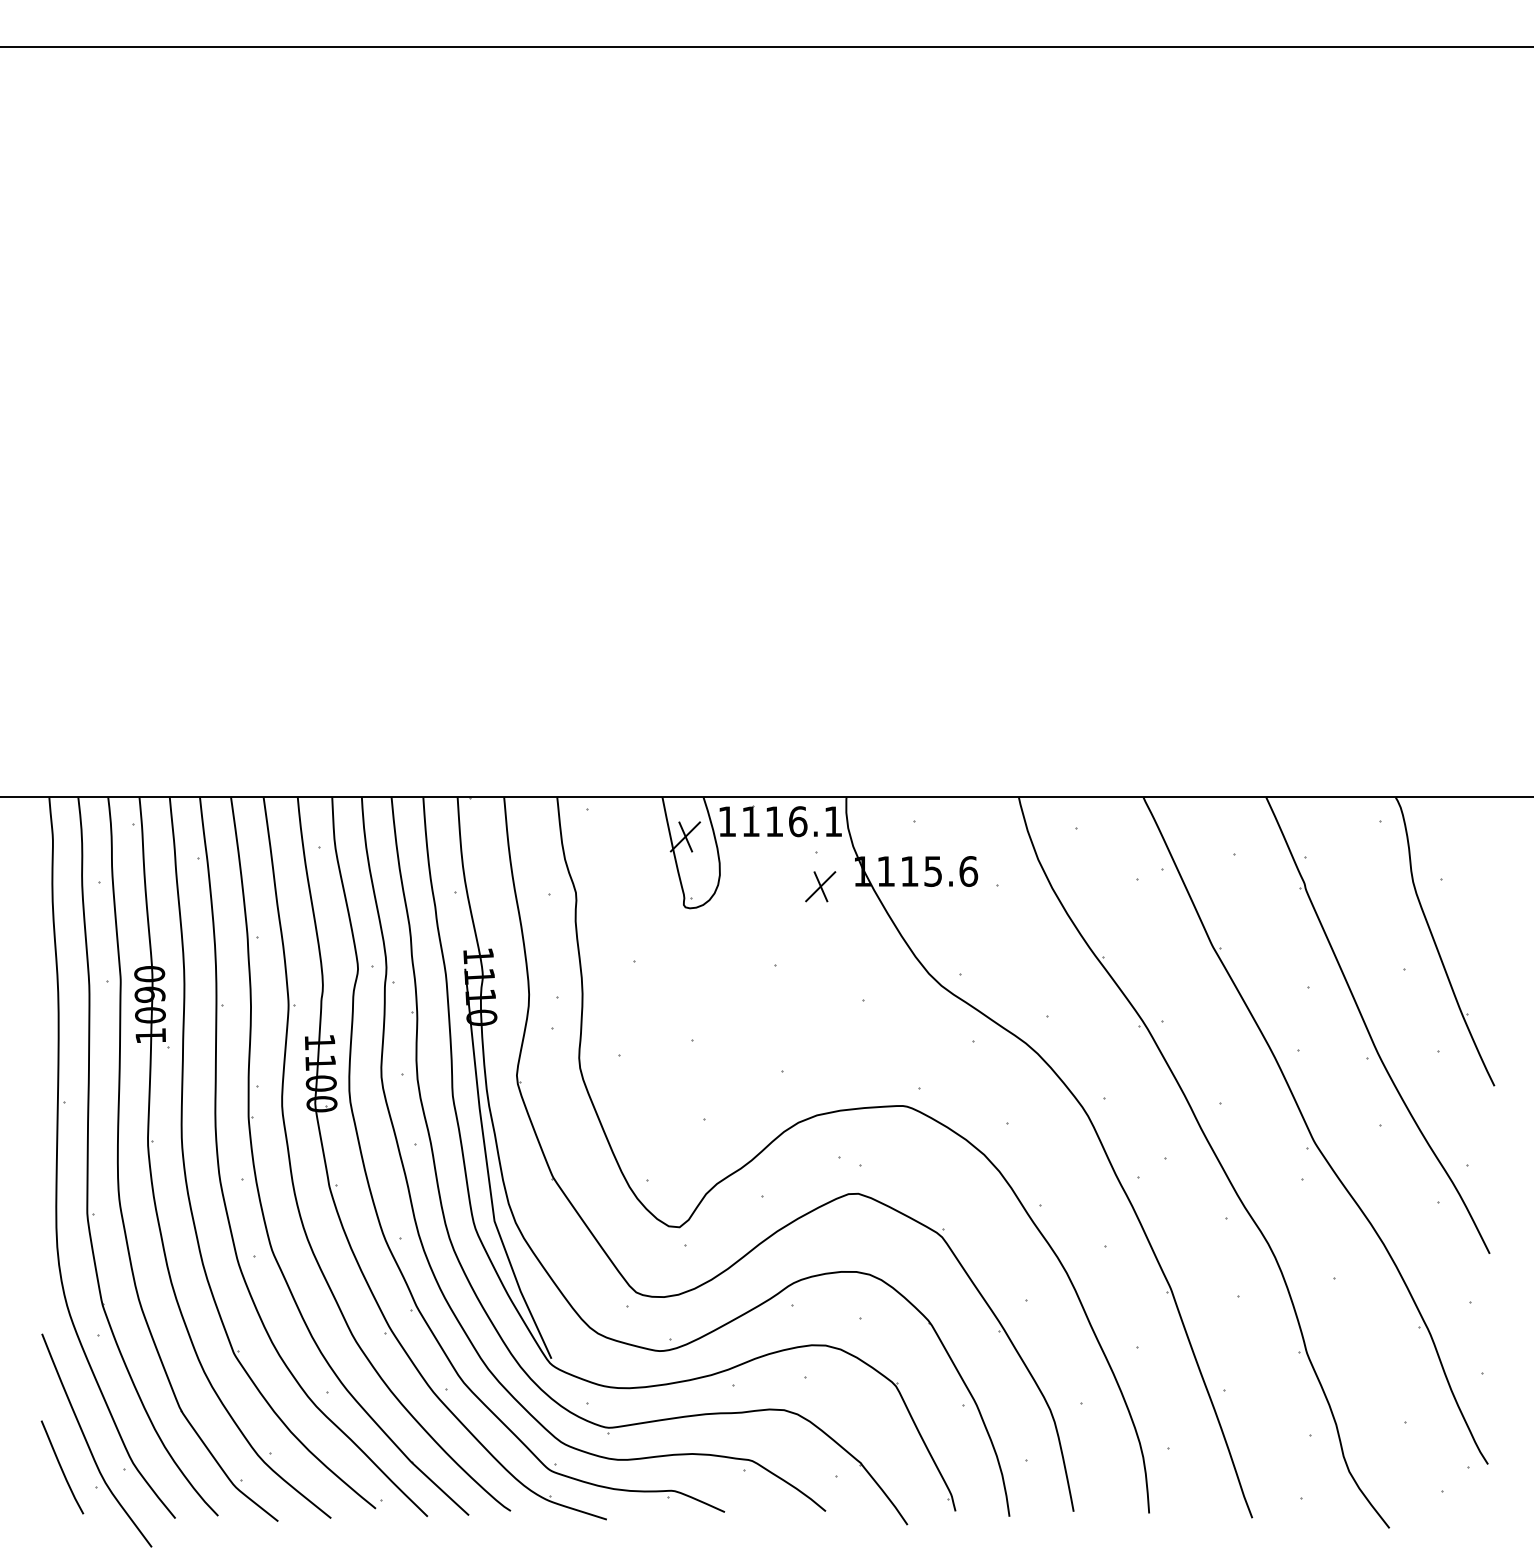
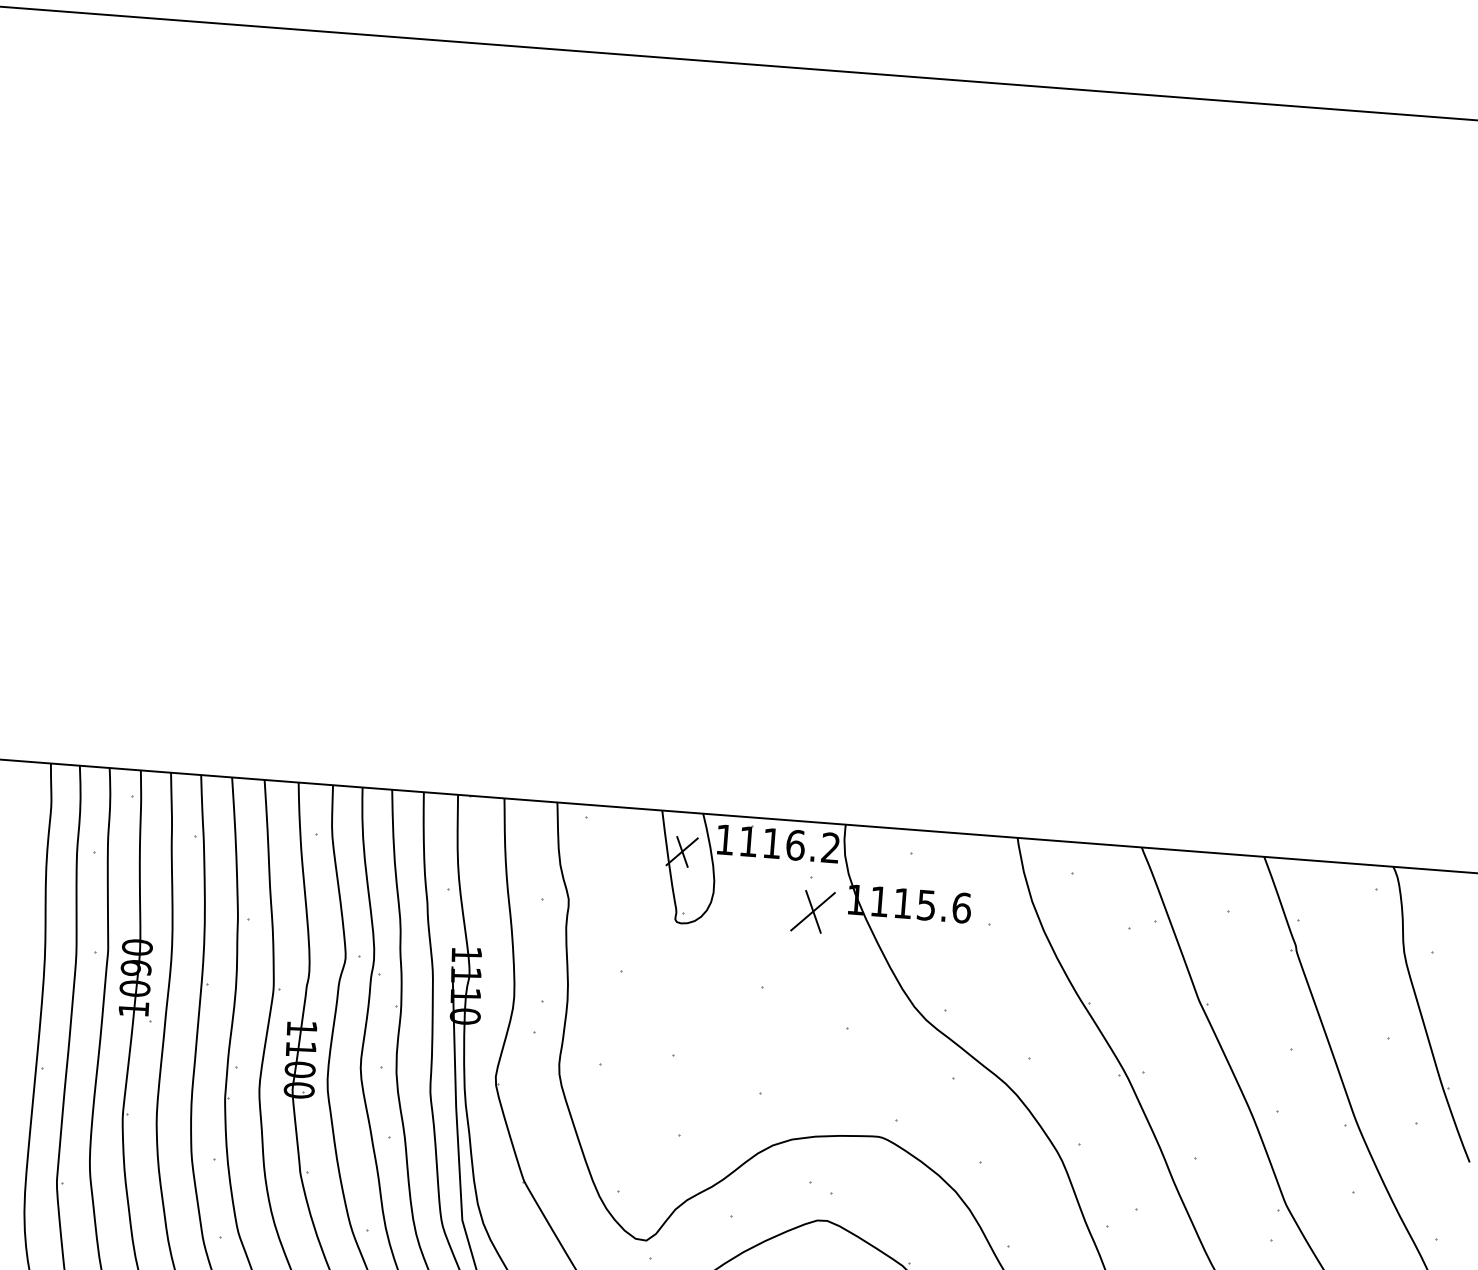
text: (832, 821) -> (829, 847), 1116.1 -> 1116.2
part: (820, 886) -> (813, 911), size x1.4

